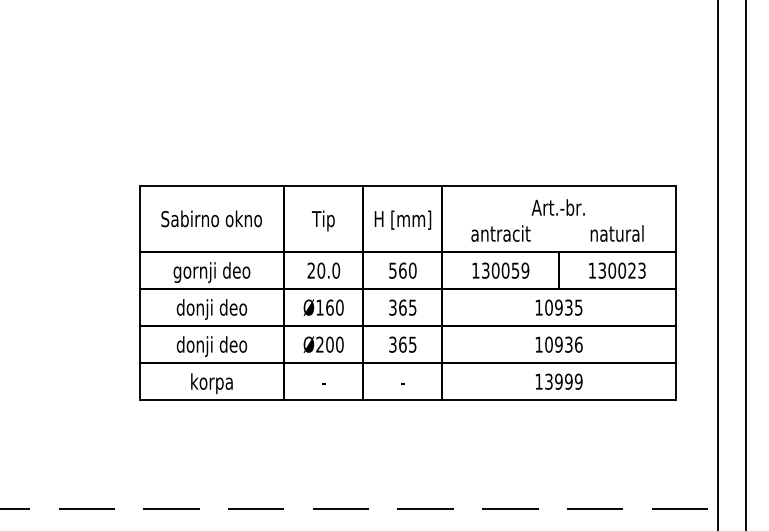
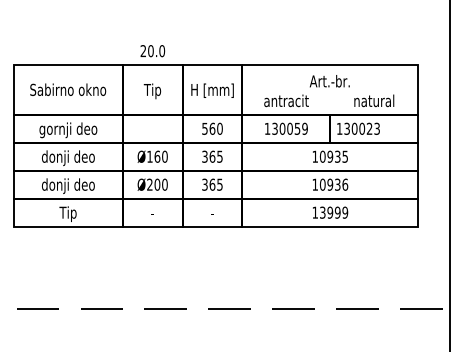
text: (323, 270) -> (152, 50), moved
text: (617, 270) -> (358, 128), moved
text: (211, 383) -> (68, 214), korpa -> Tip

